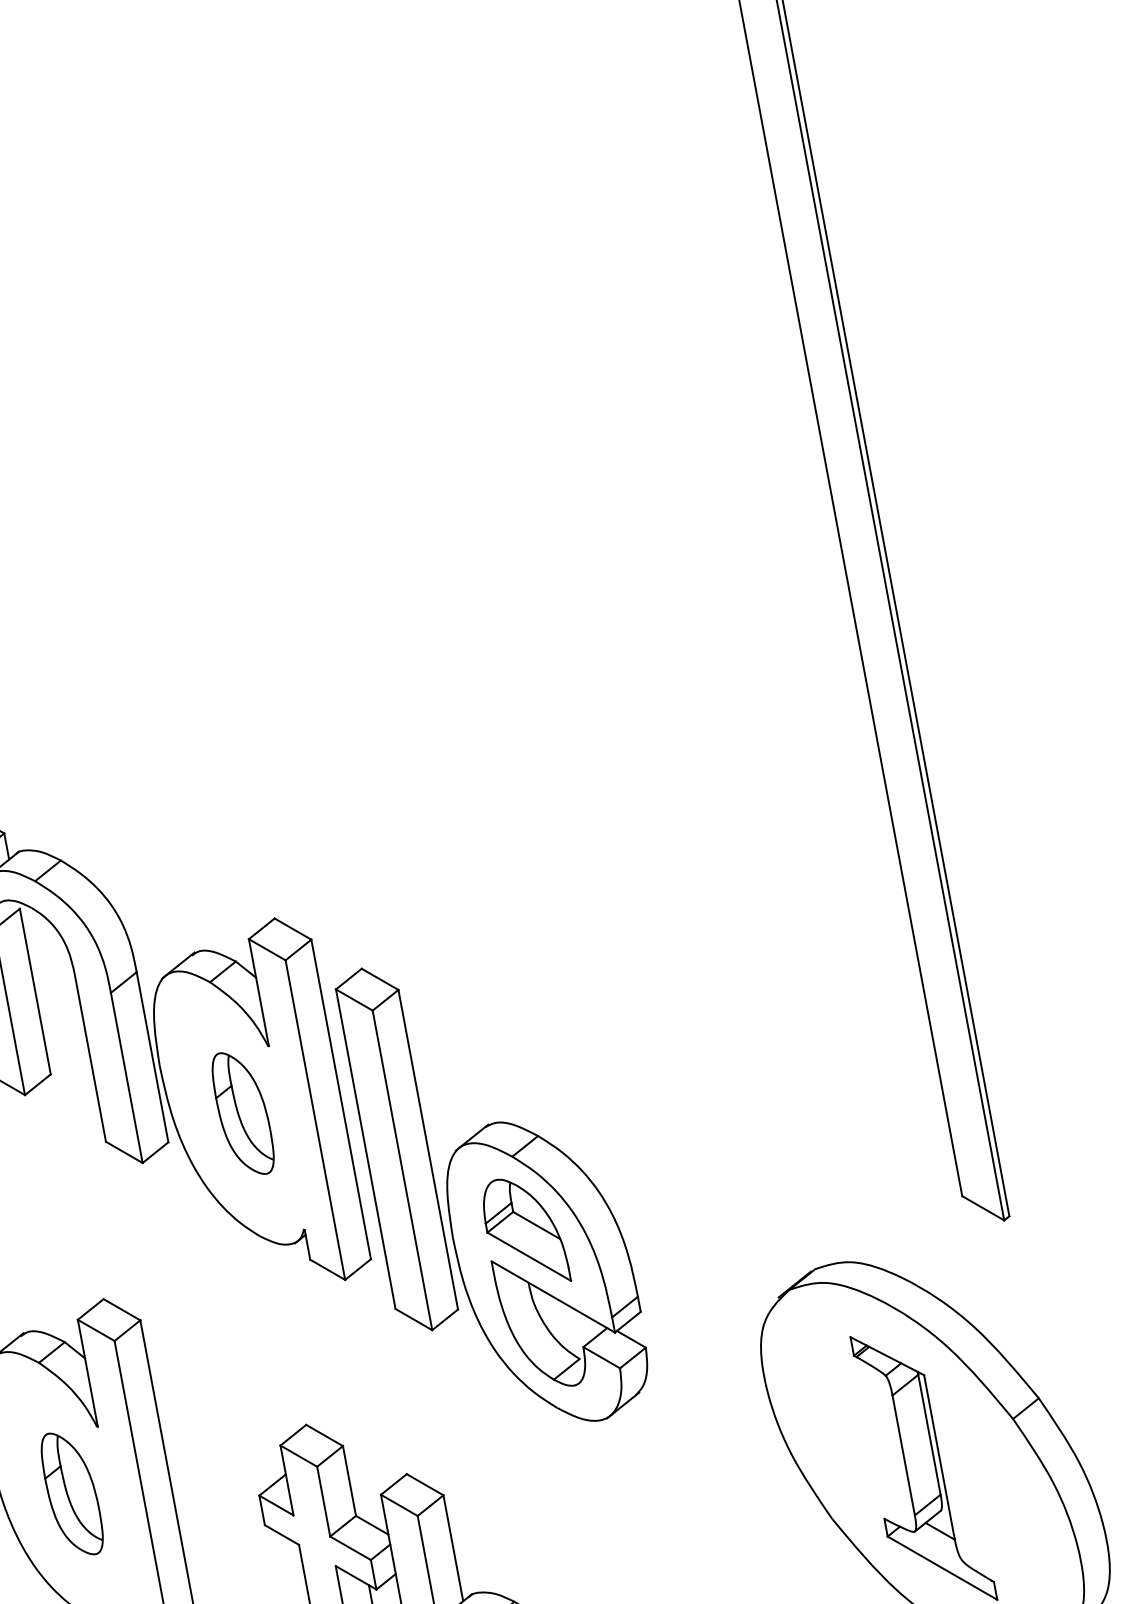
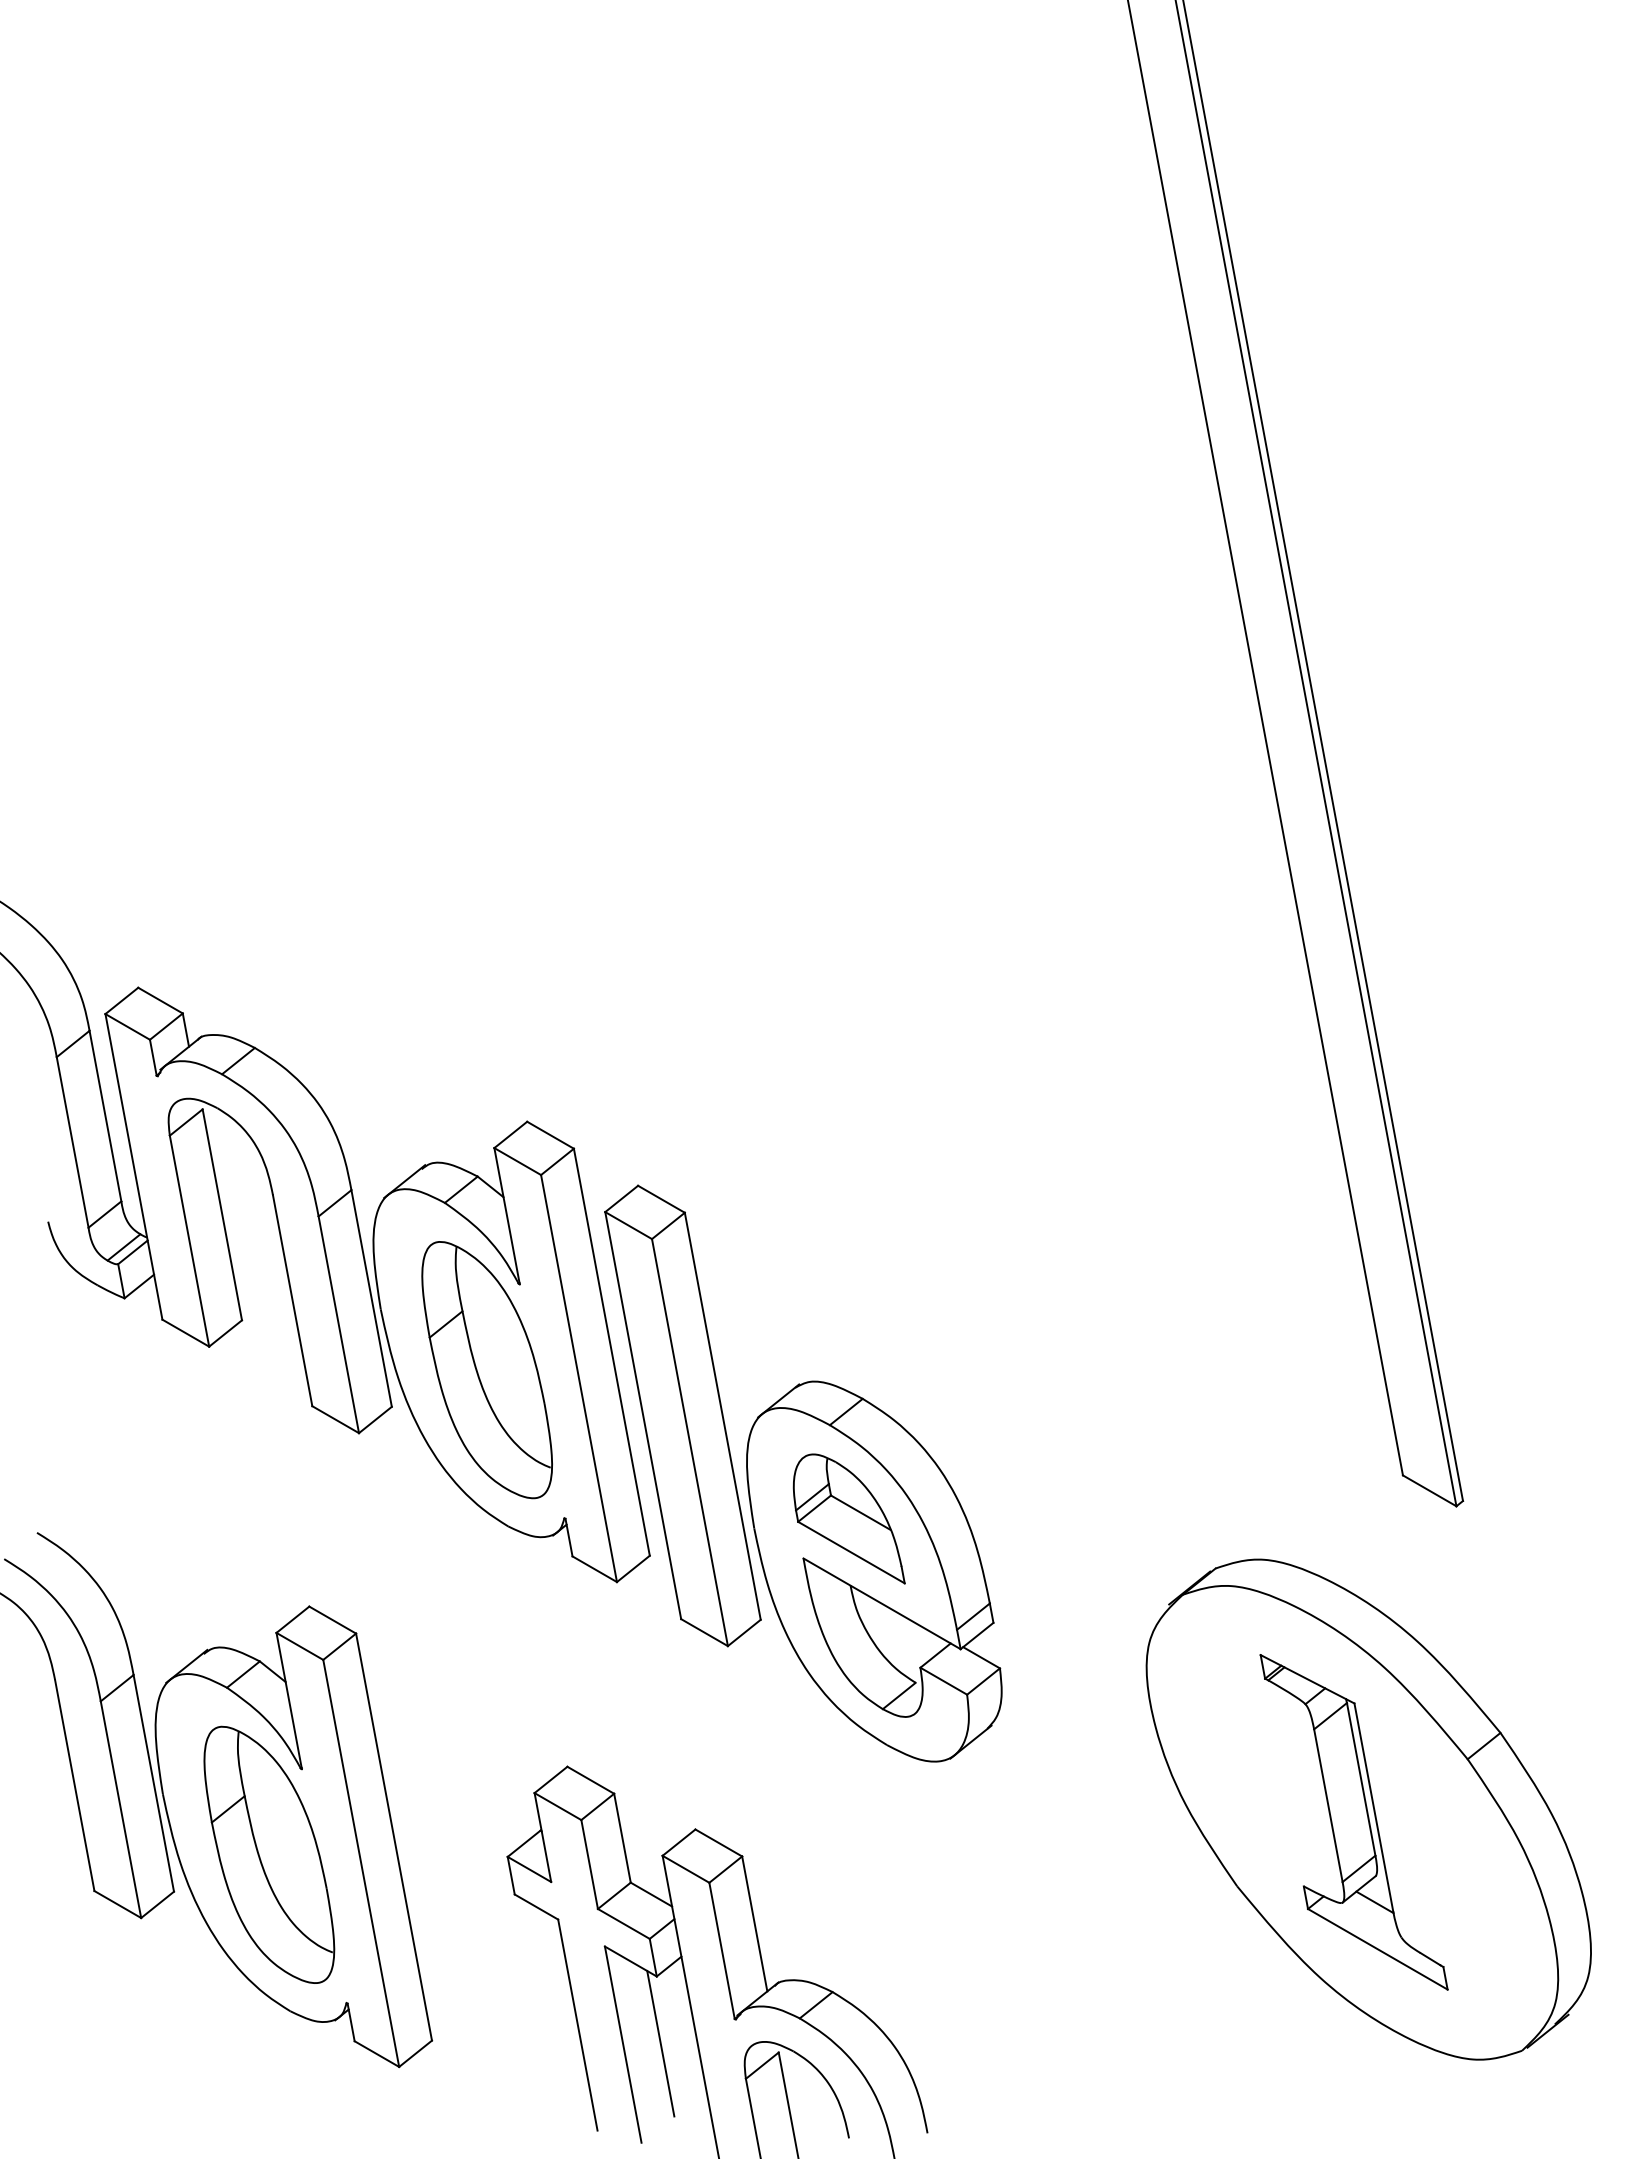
part: (242, 1113) -> (486, 1370), size x1.67
part: (72, 1493) -> (269, 1854), size x1.67

